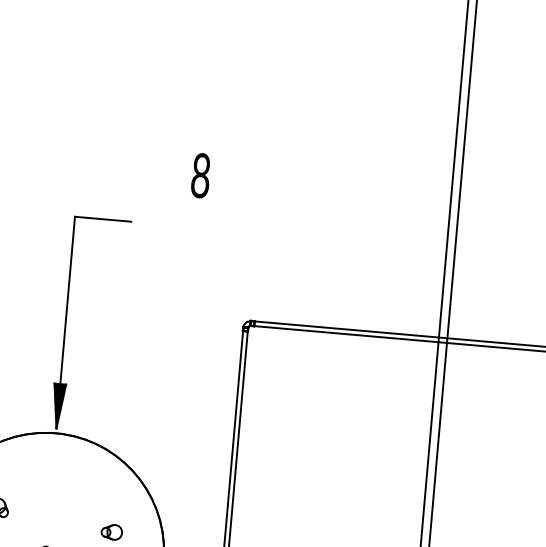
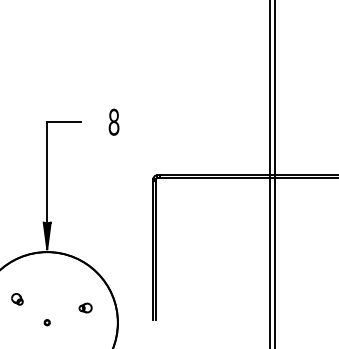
text: (200, 174) -> (113, 121), moved

